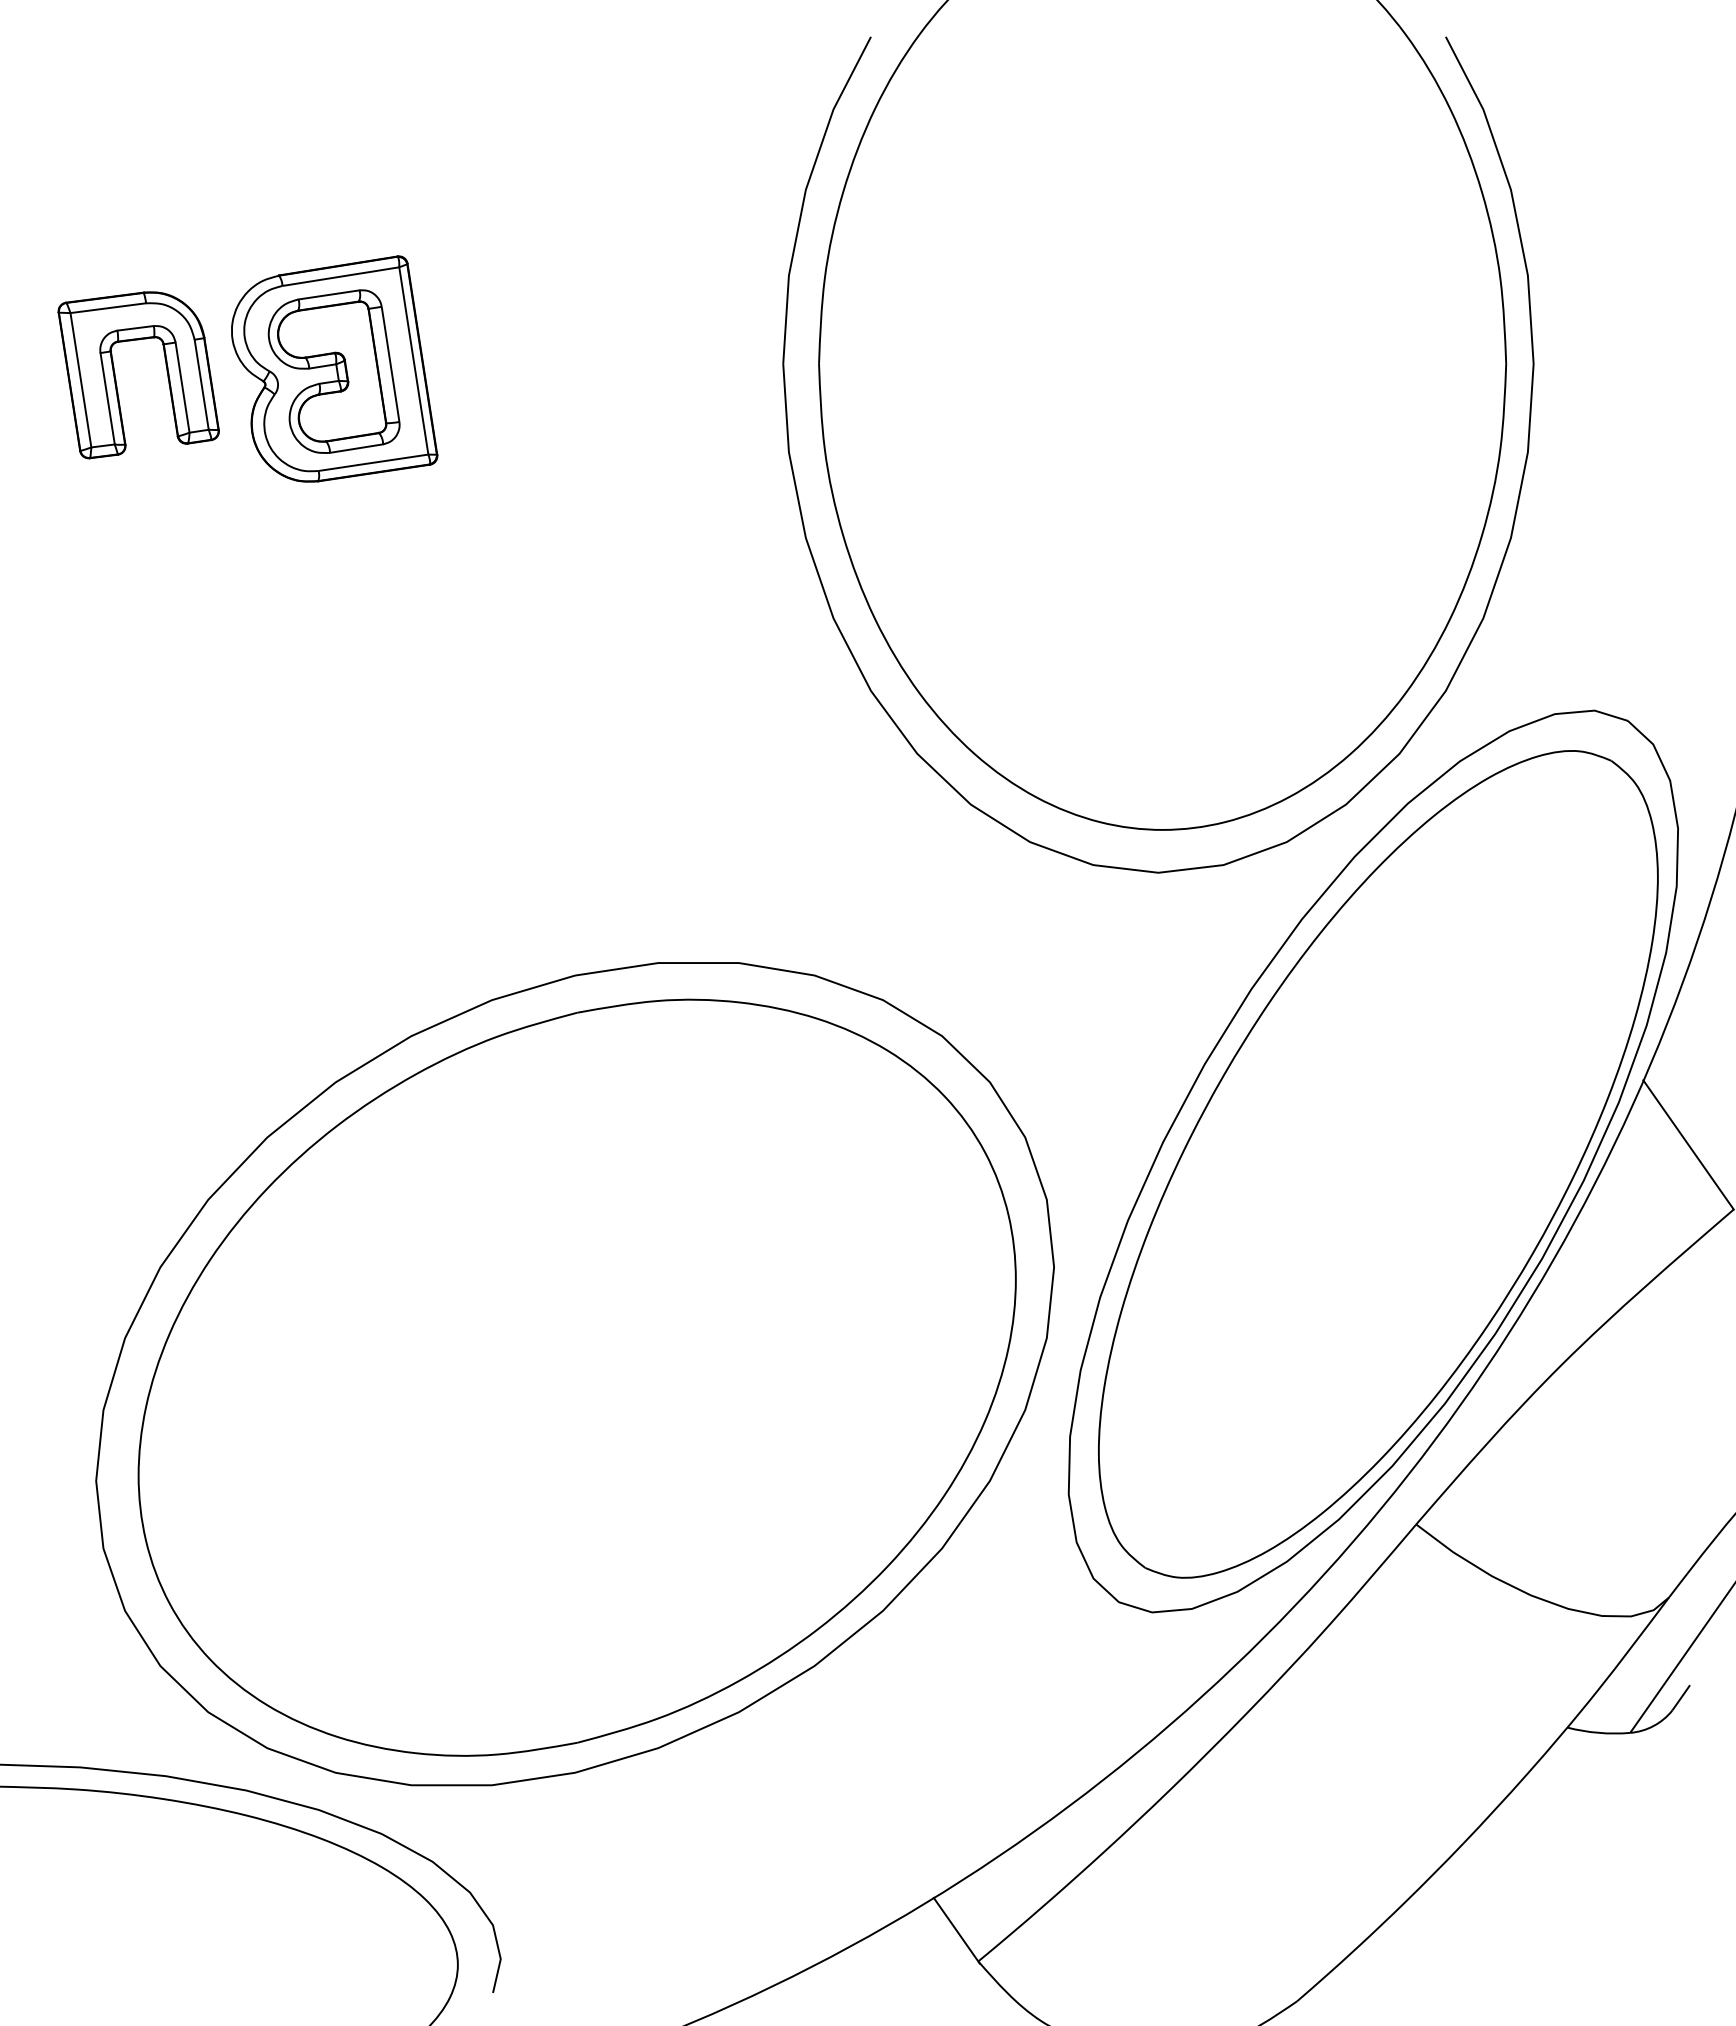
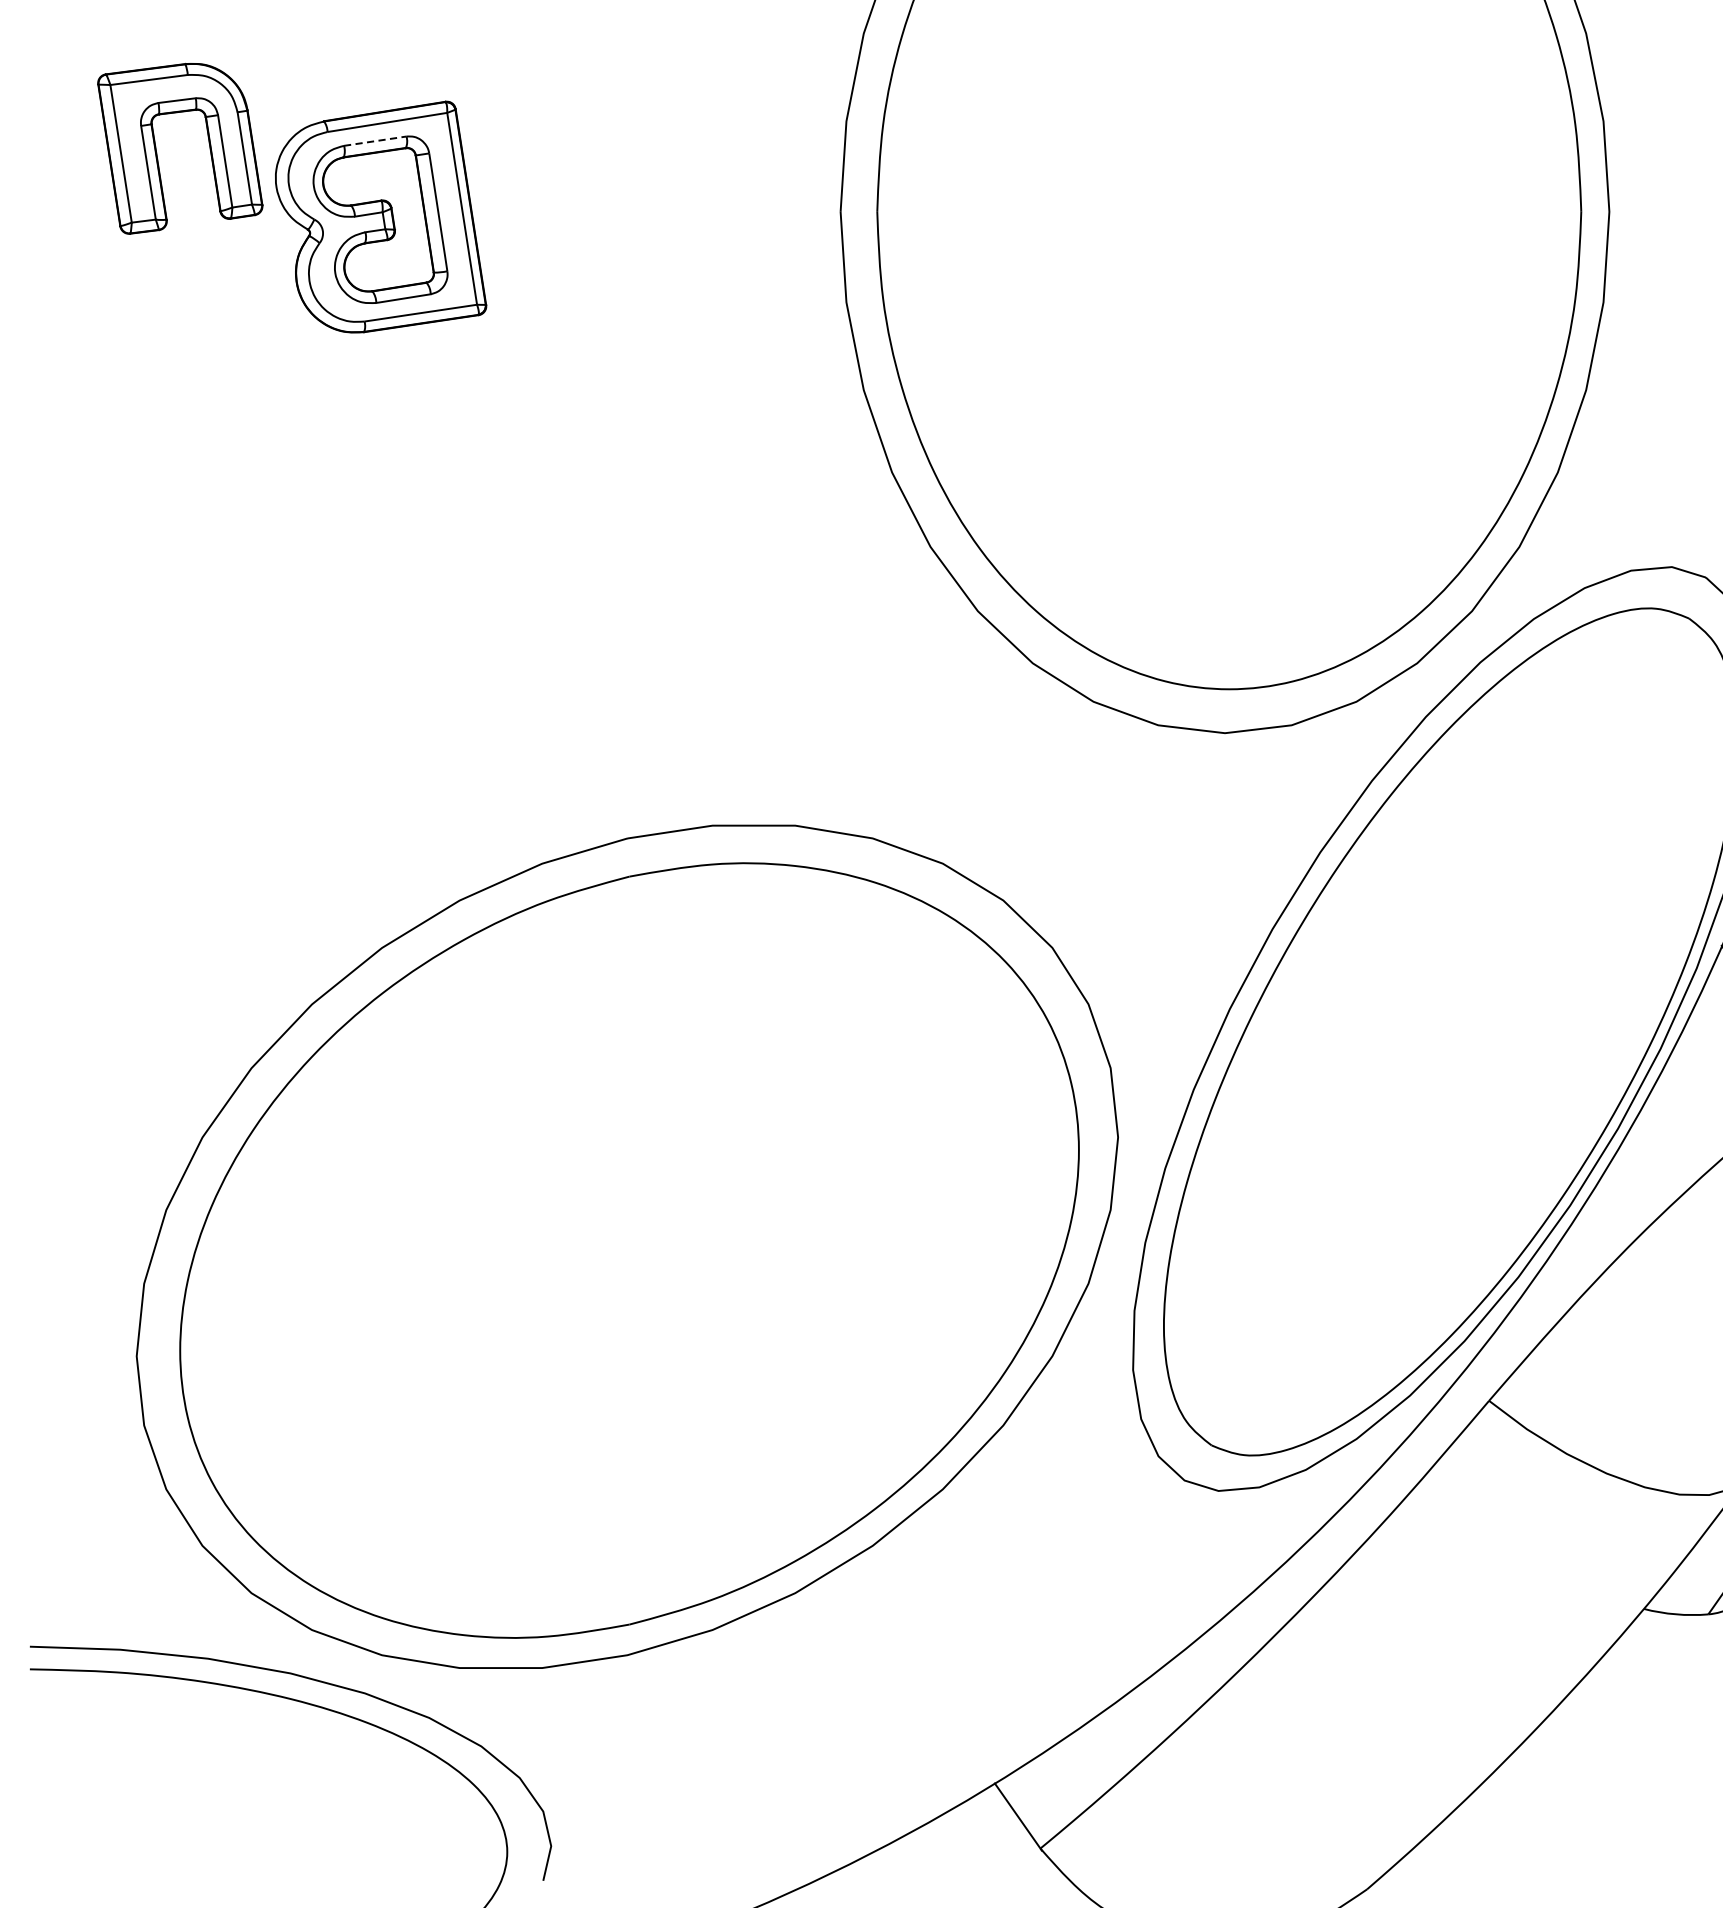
line: (329, 294) -> (375, 140), solid -> dashed
part: (116, 379) -> (157, 153), moved

